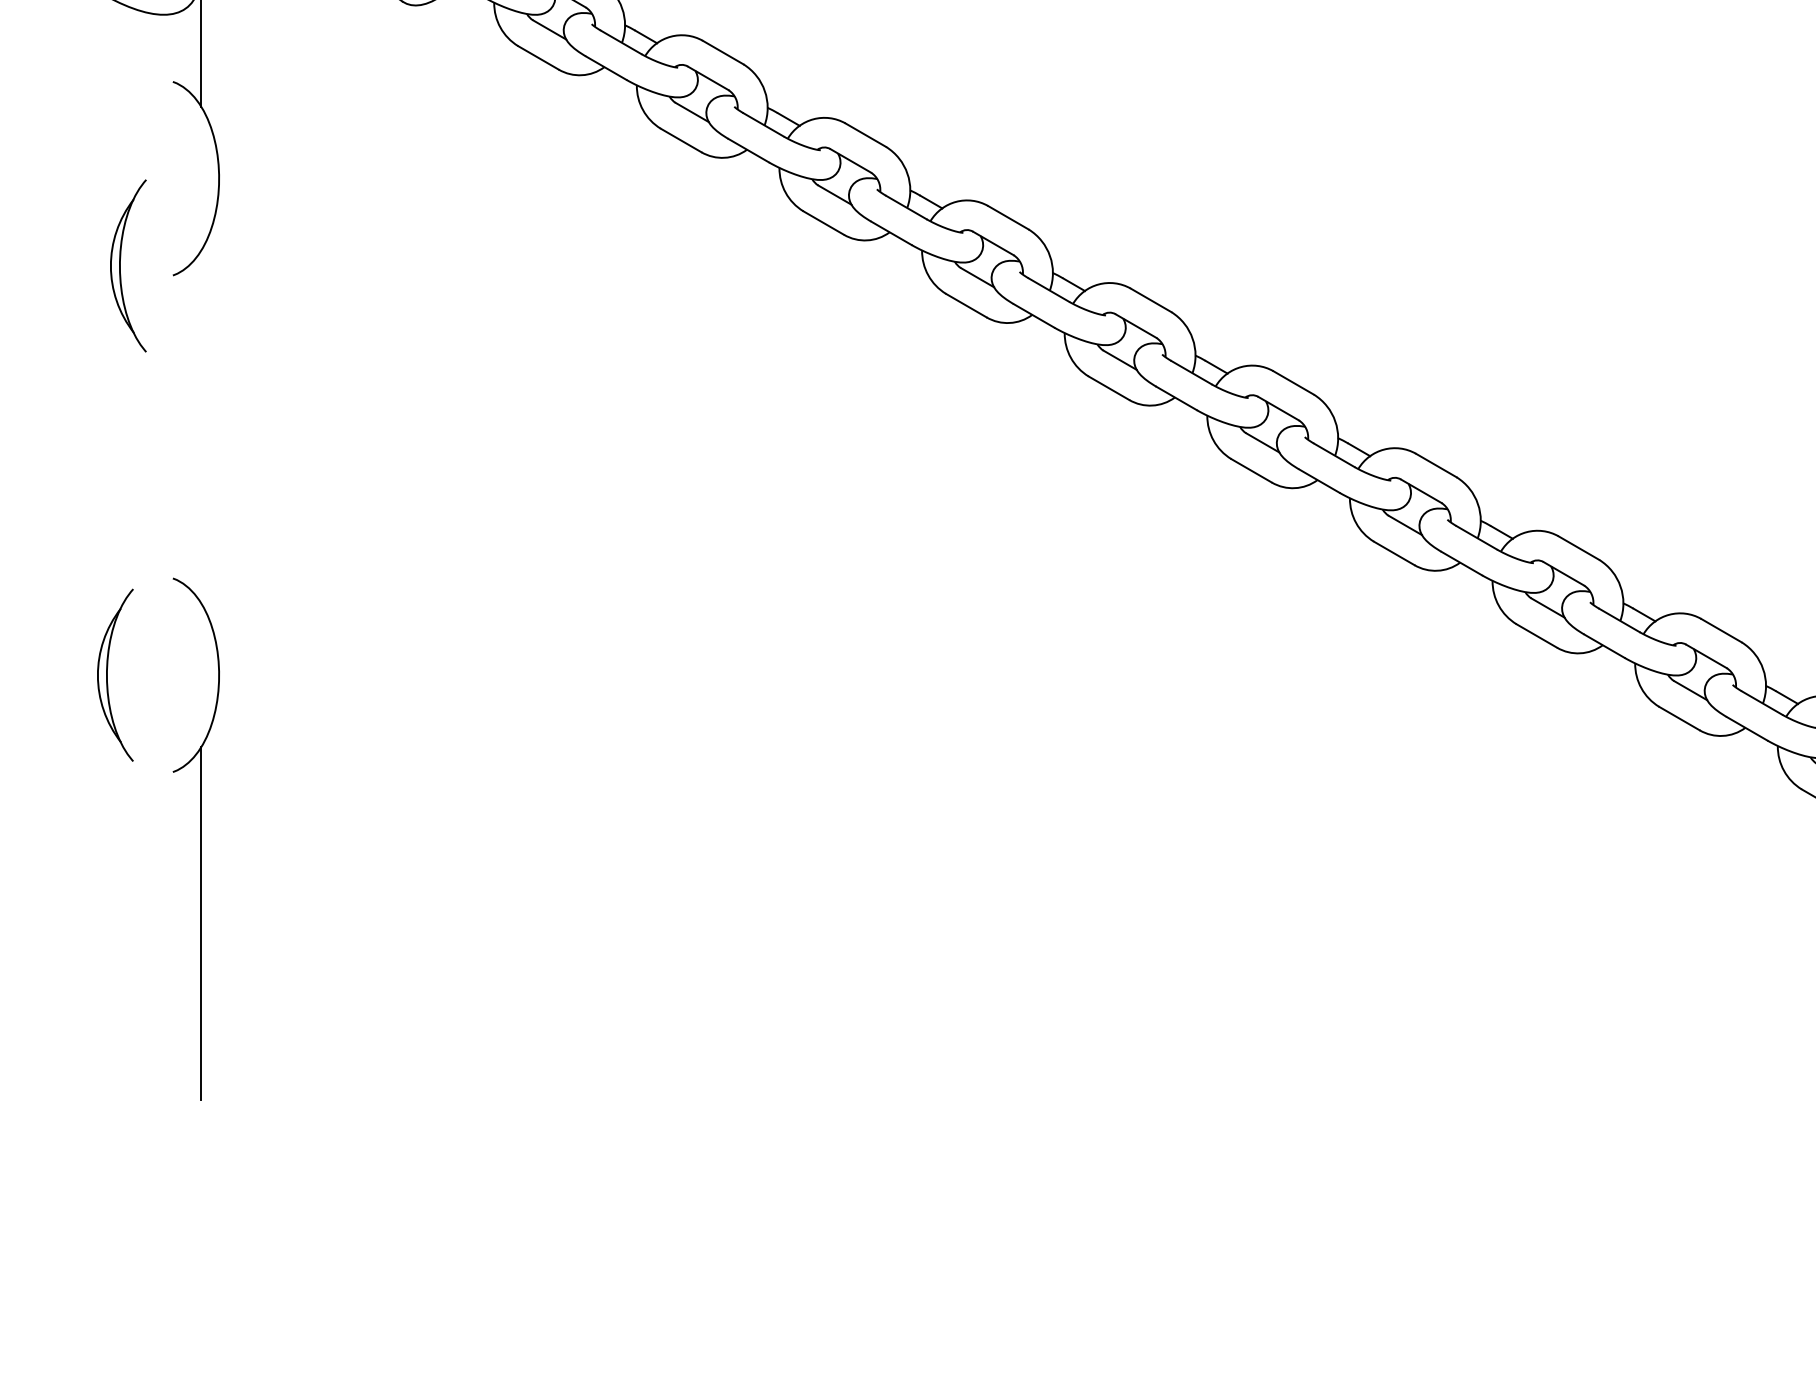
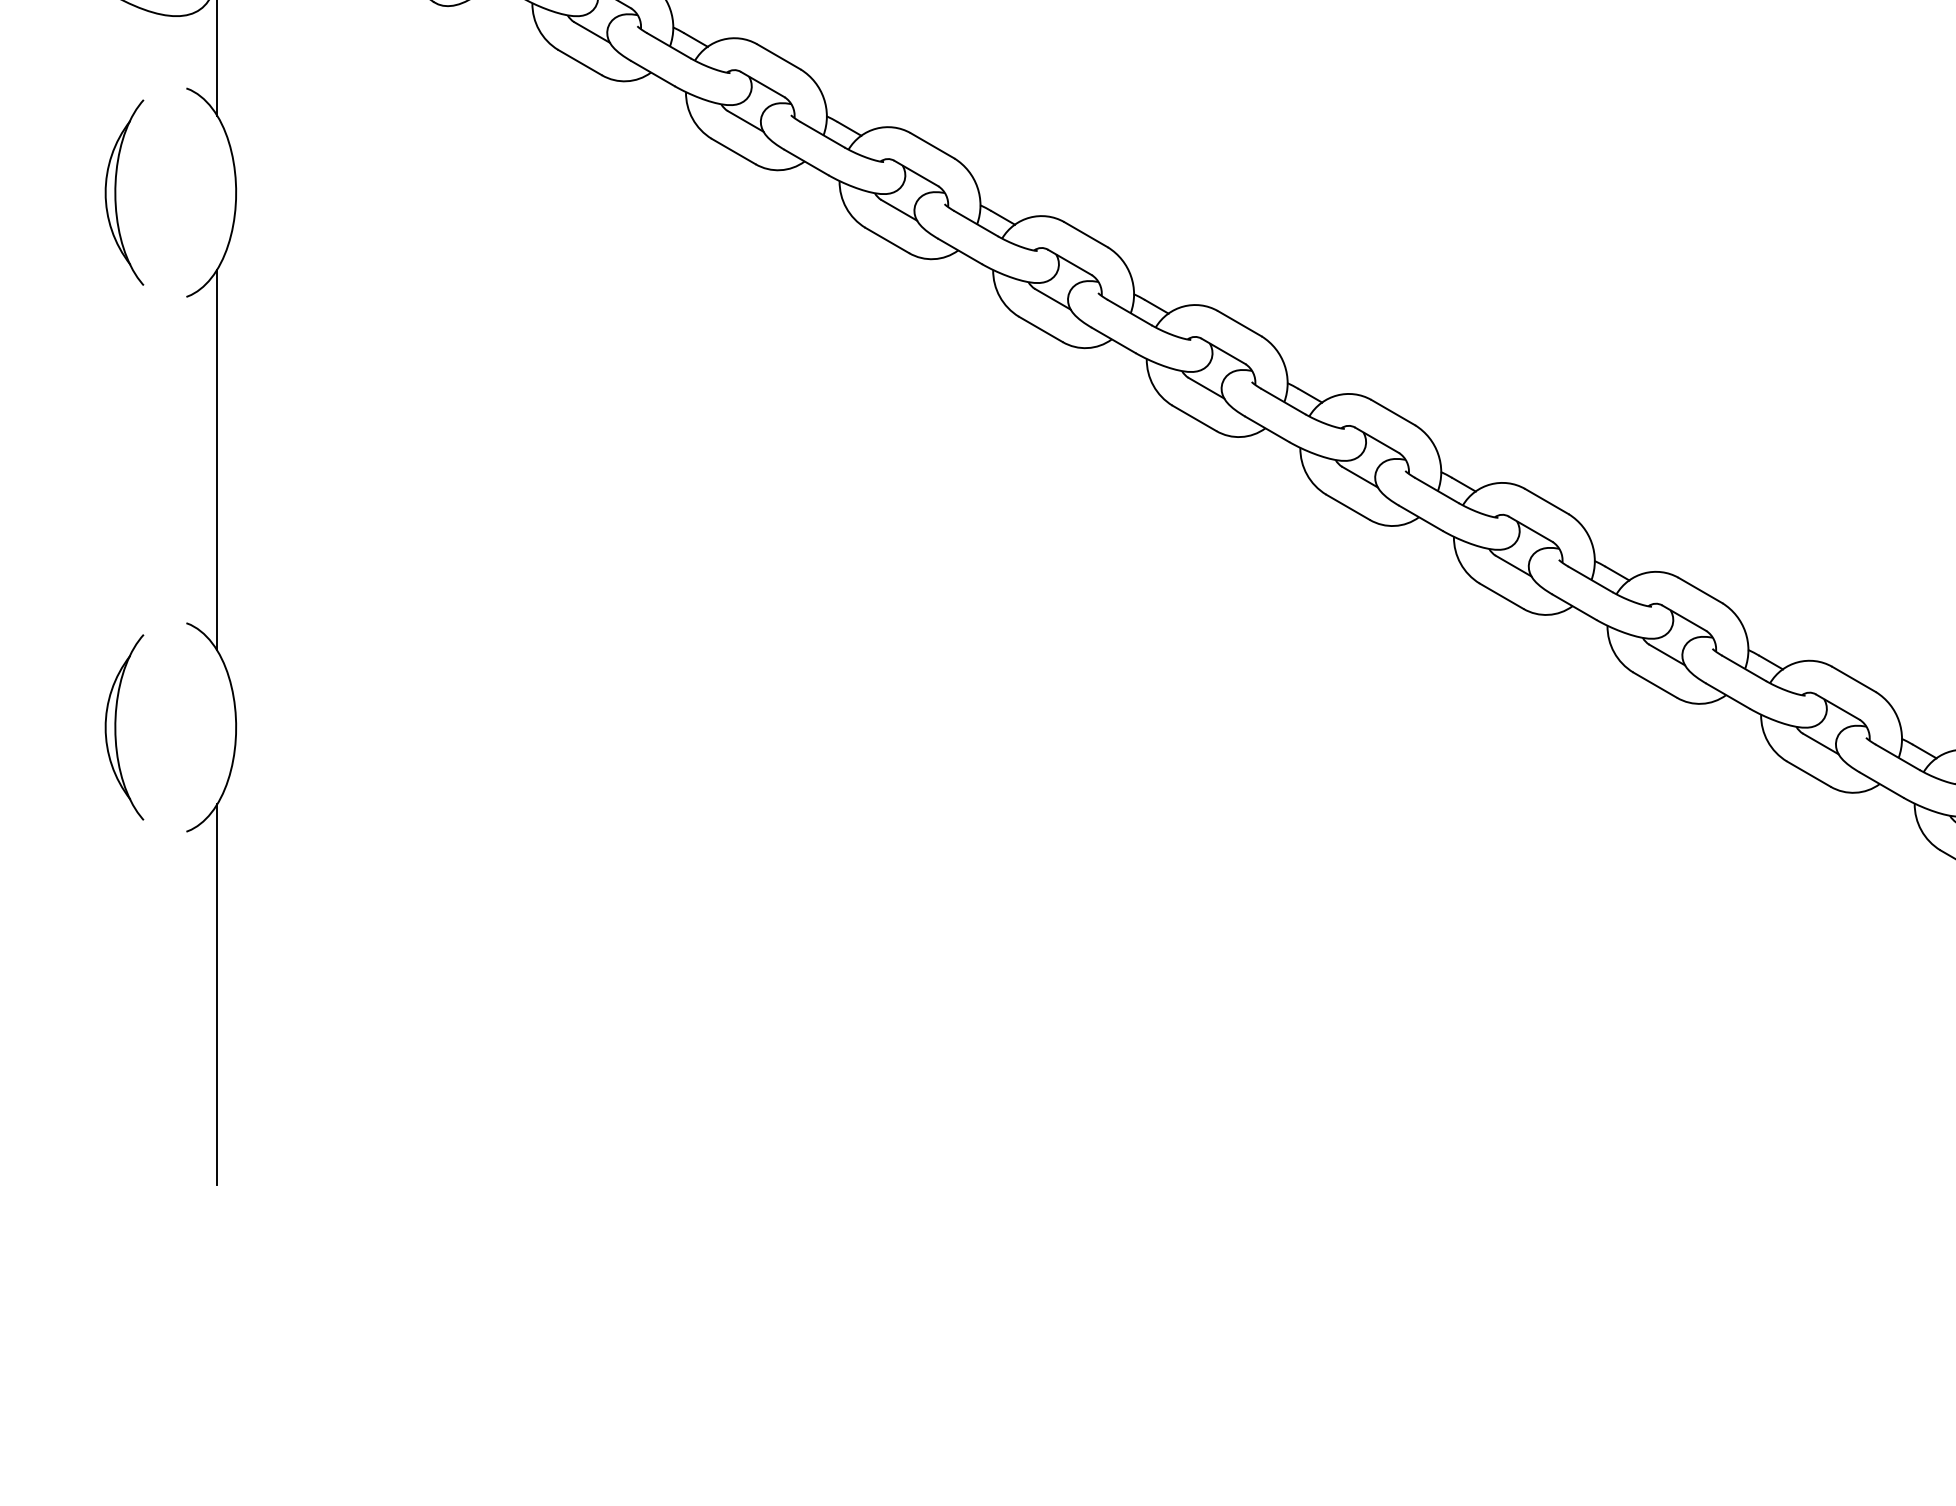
part: (121, 265) -> (116, 192), moved
line: (201, 426) -> (217, 459), added

